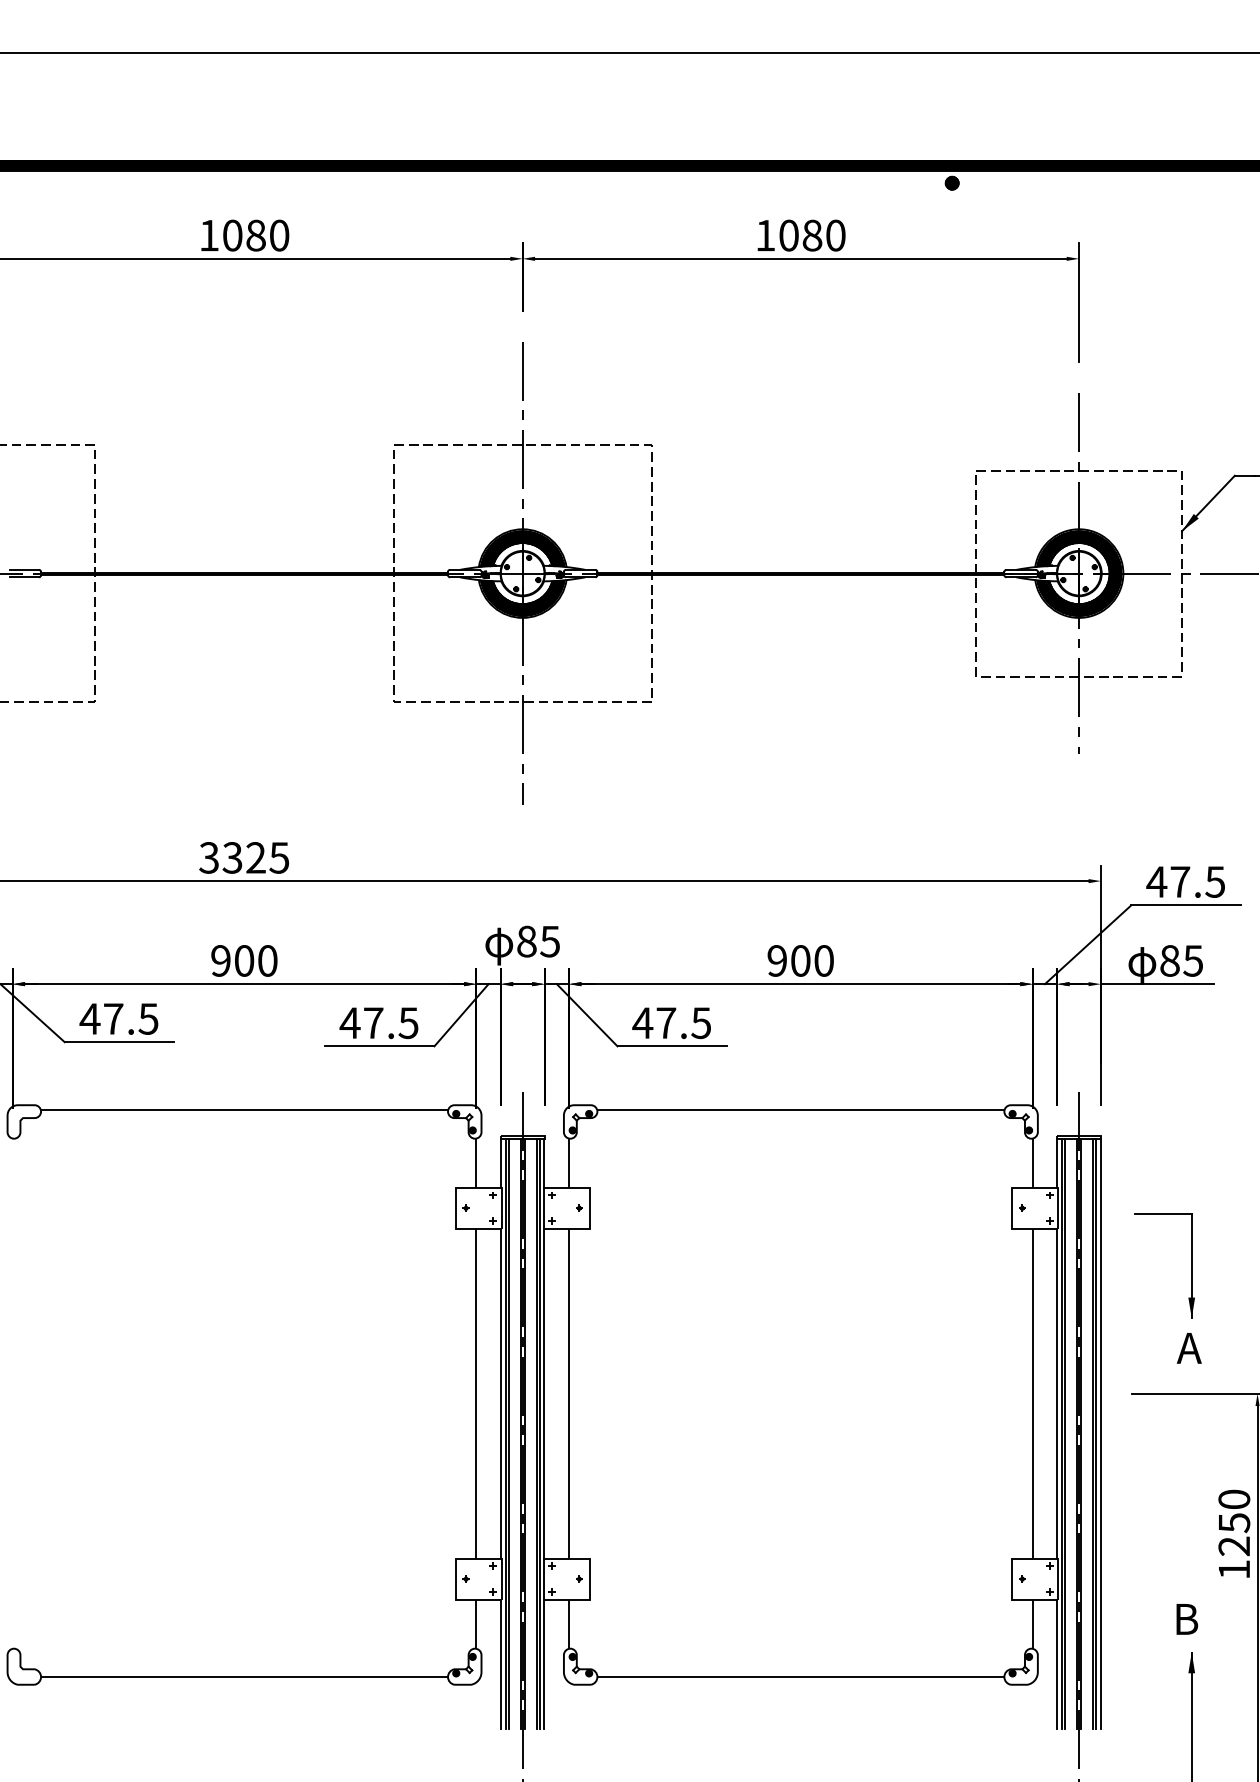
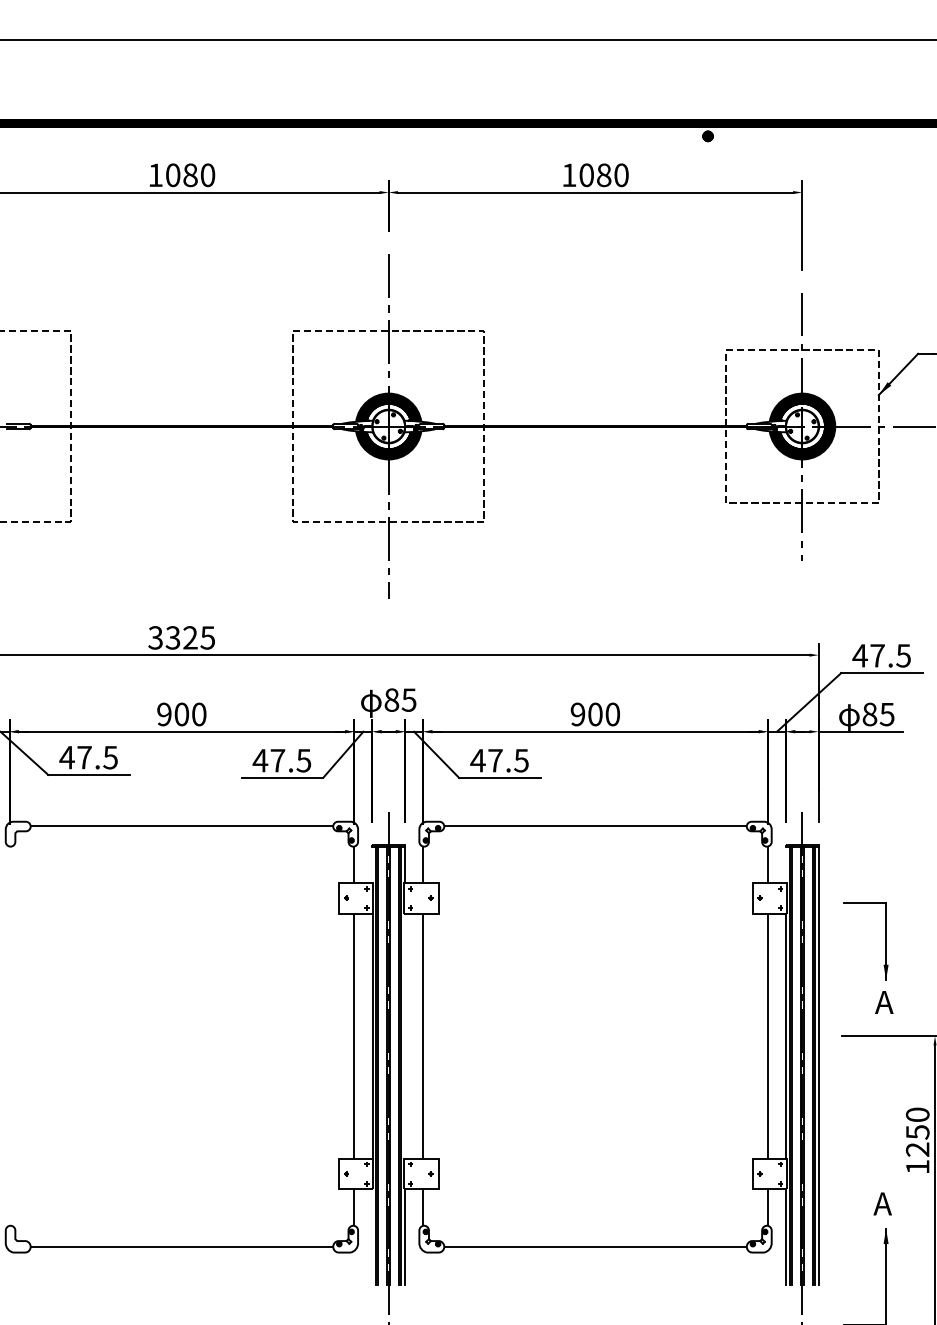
line: (500, 1162) -> (372, 864), removed
line: (1057, 1162) -> (786, 864), removed
line: (544, 1393) -> (404, 1036), removed
text: (1186, 1619) -> (882, 1204), B -> A
line: (500, 1663) -> (372, 1236), removed

